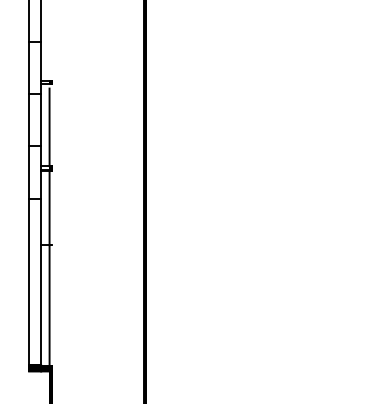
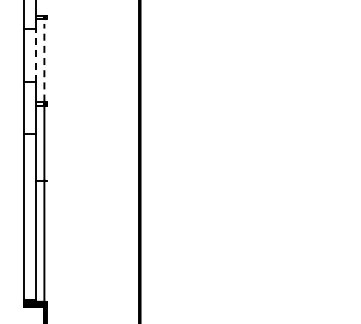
line: (41, 119) -> (36, 54), solid -> dashed
line: (49, 127) -> (44, 62), solid -> dashed

